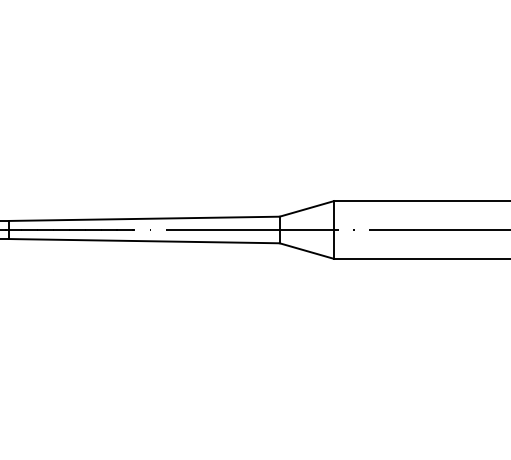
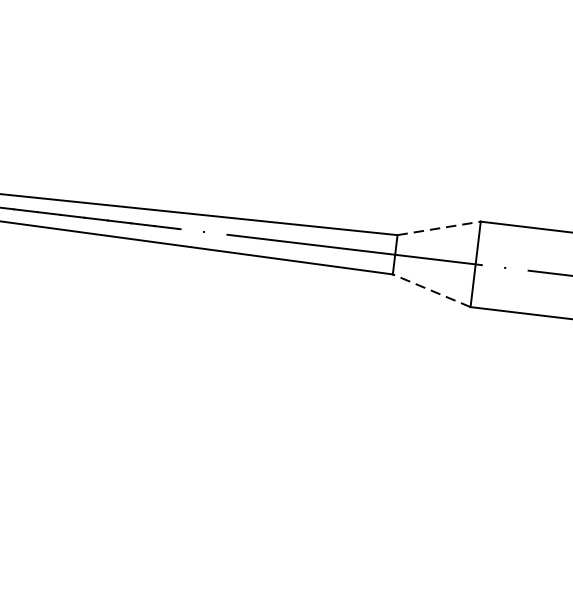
line: (307, 208) -> (440, 227), solid -> dashed
line: (306, 250) -> (431, 289), solid -> dashed

